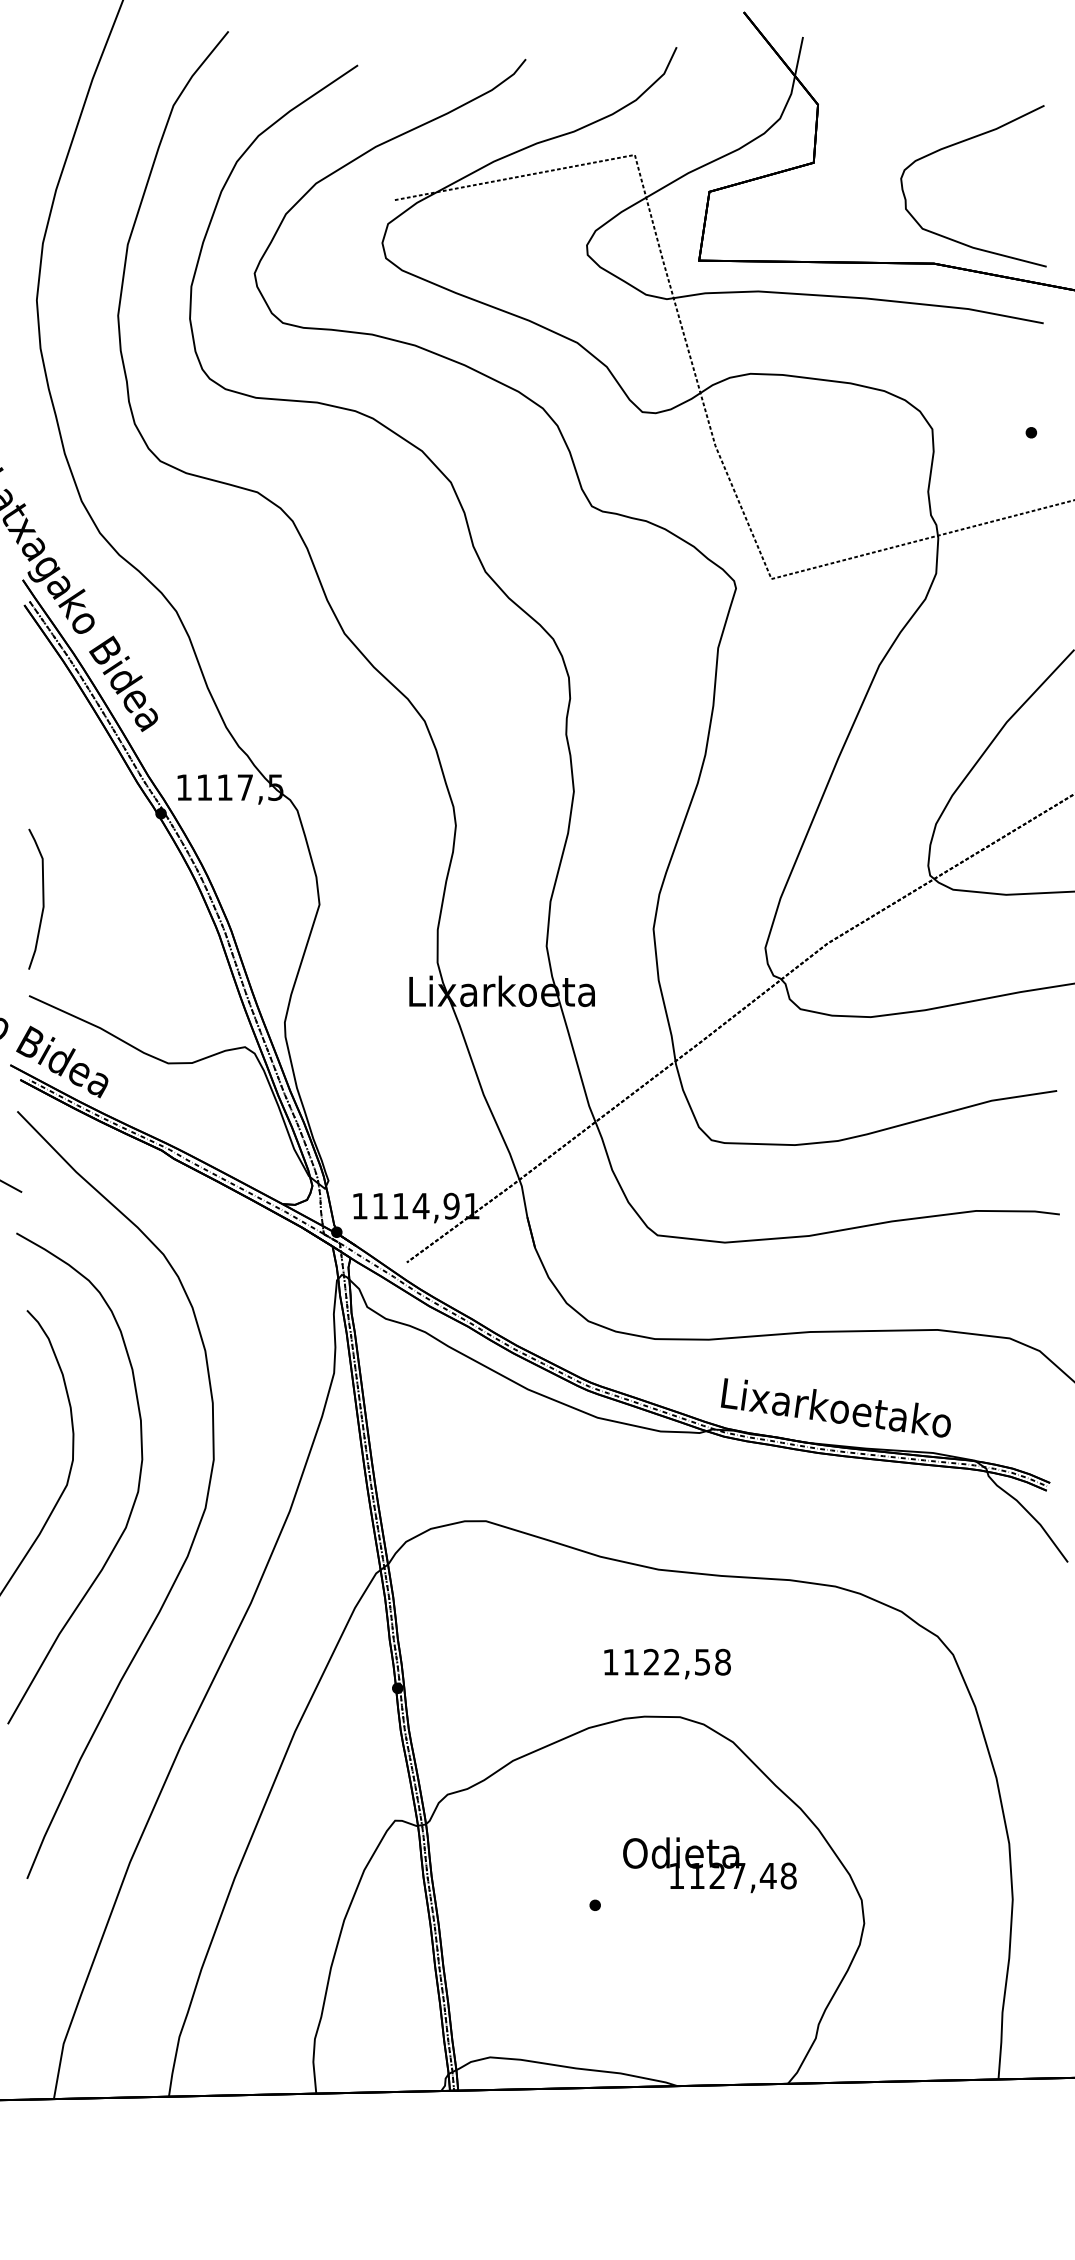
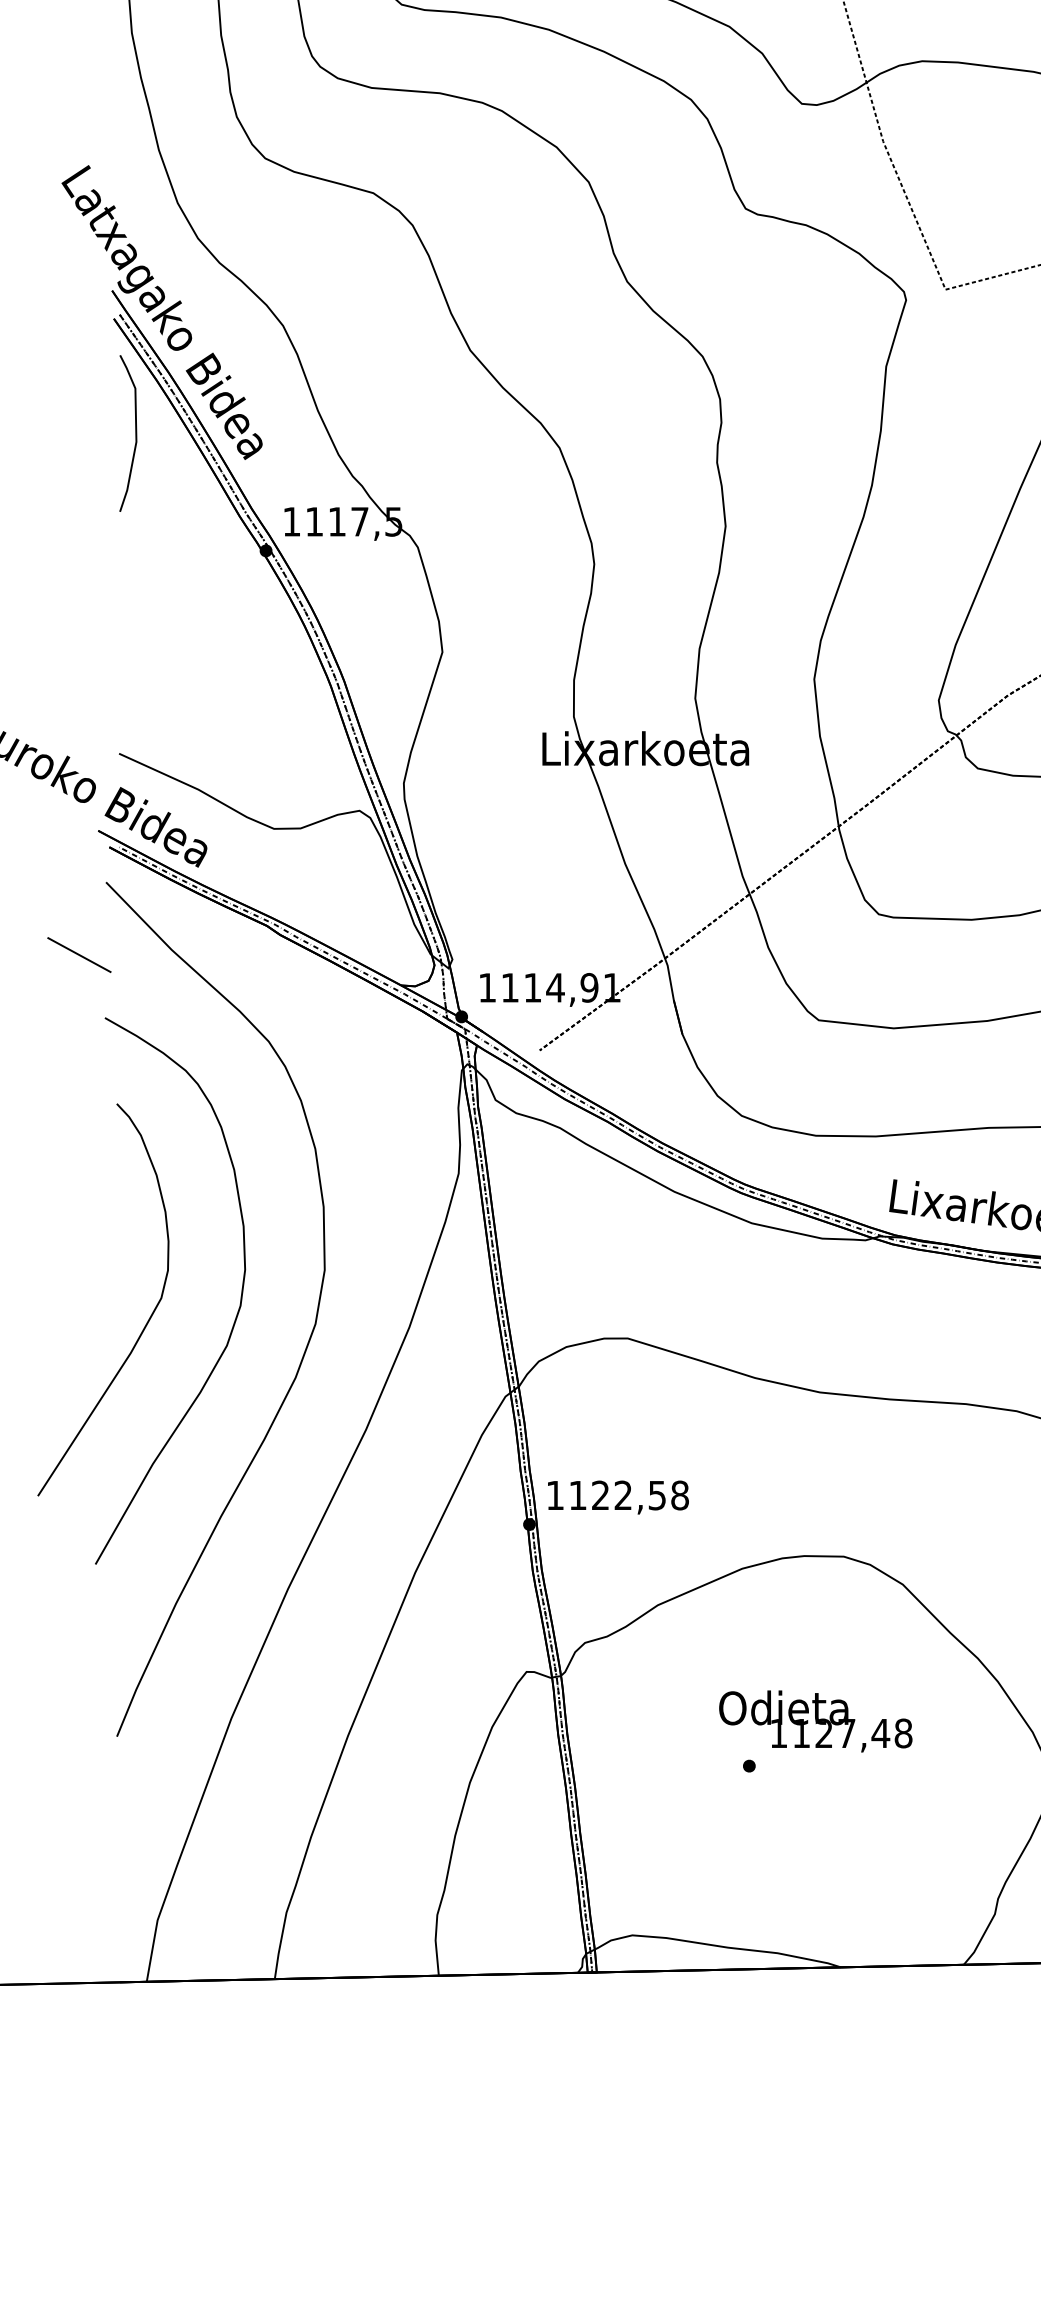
curve: (42, 898) -> (135, 432), moved
text: (667, 1663) -> (618, 1496), moved
text: (709, 1865) -> (815, 1721), moved

